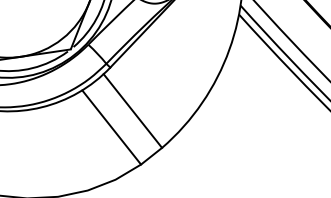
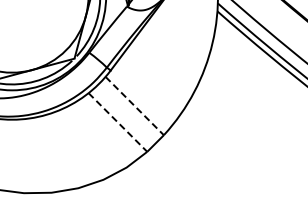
line: (133, 111) -> (135, 106), solid -> dashed
line: (112, 127) -> (118, 122), solid -> dashed

